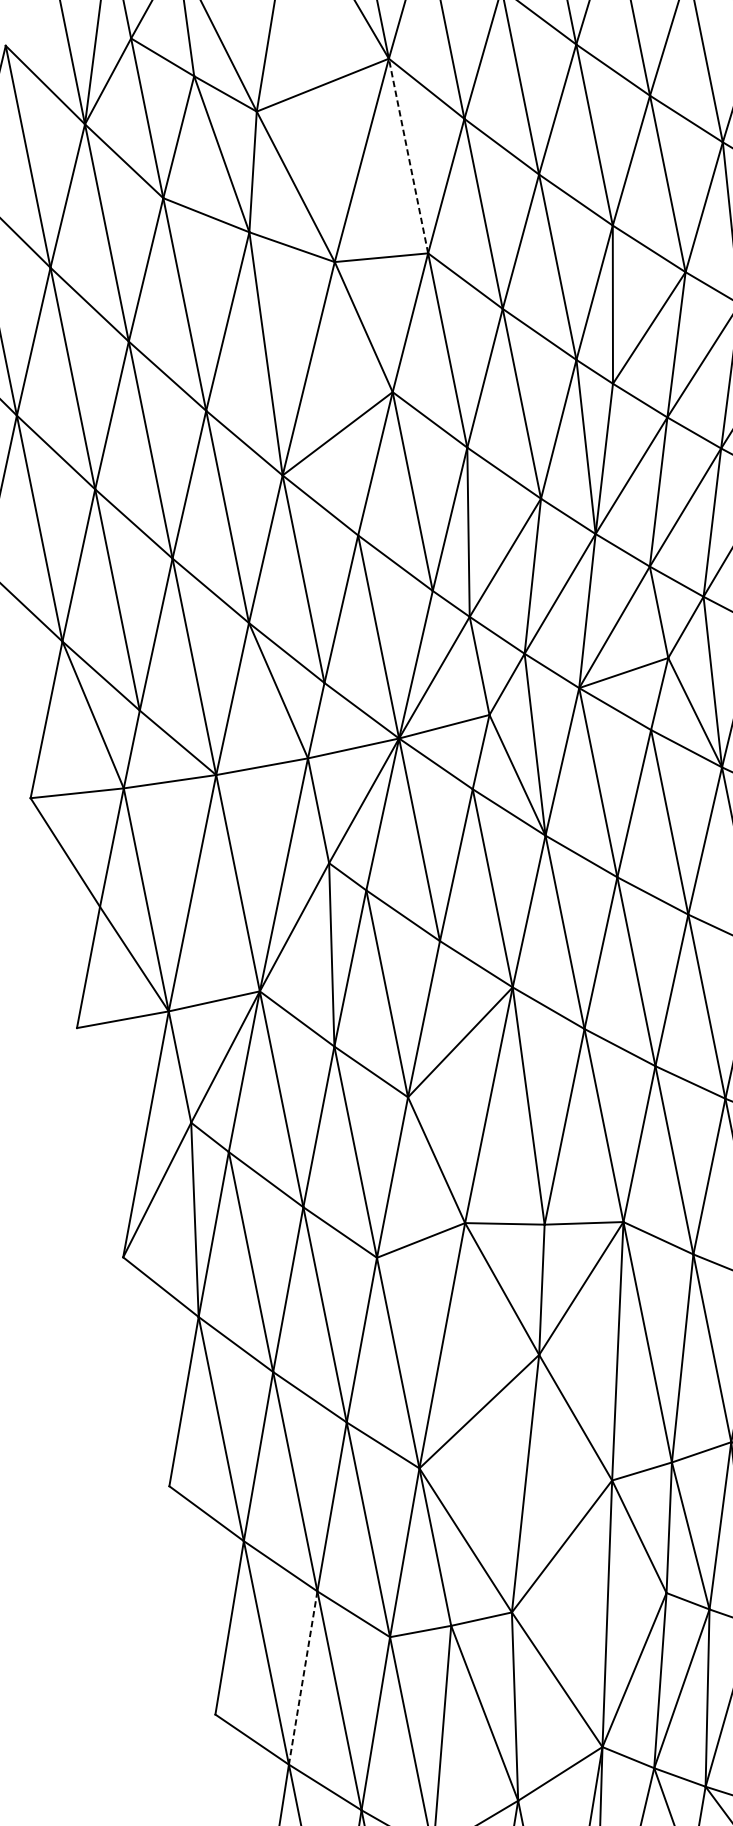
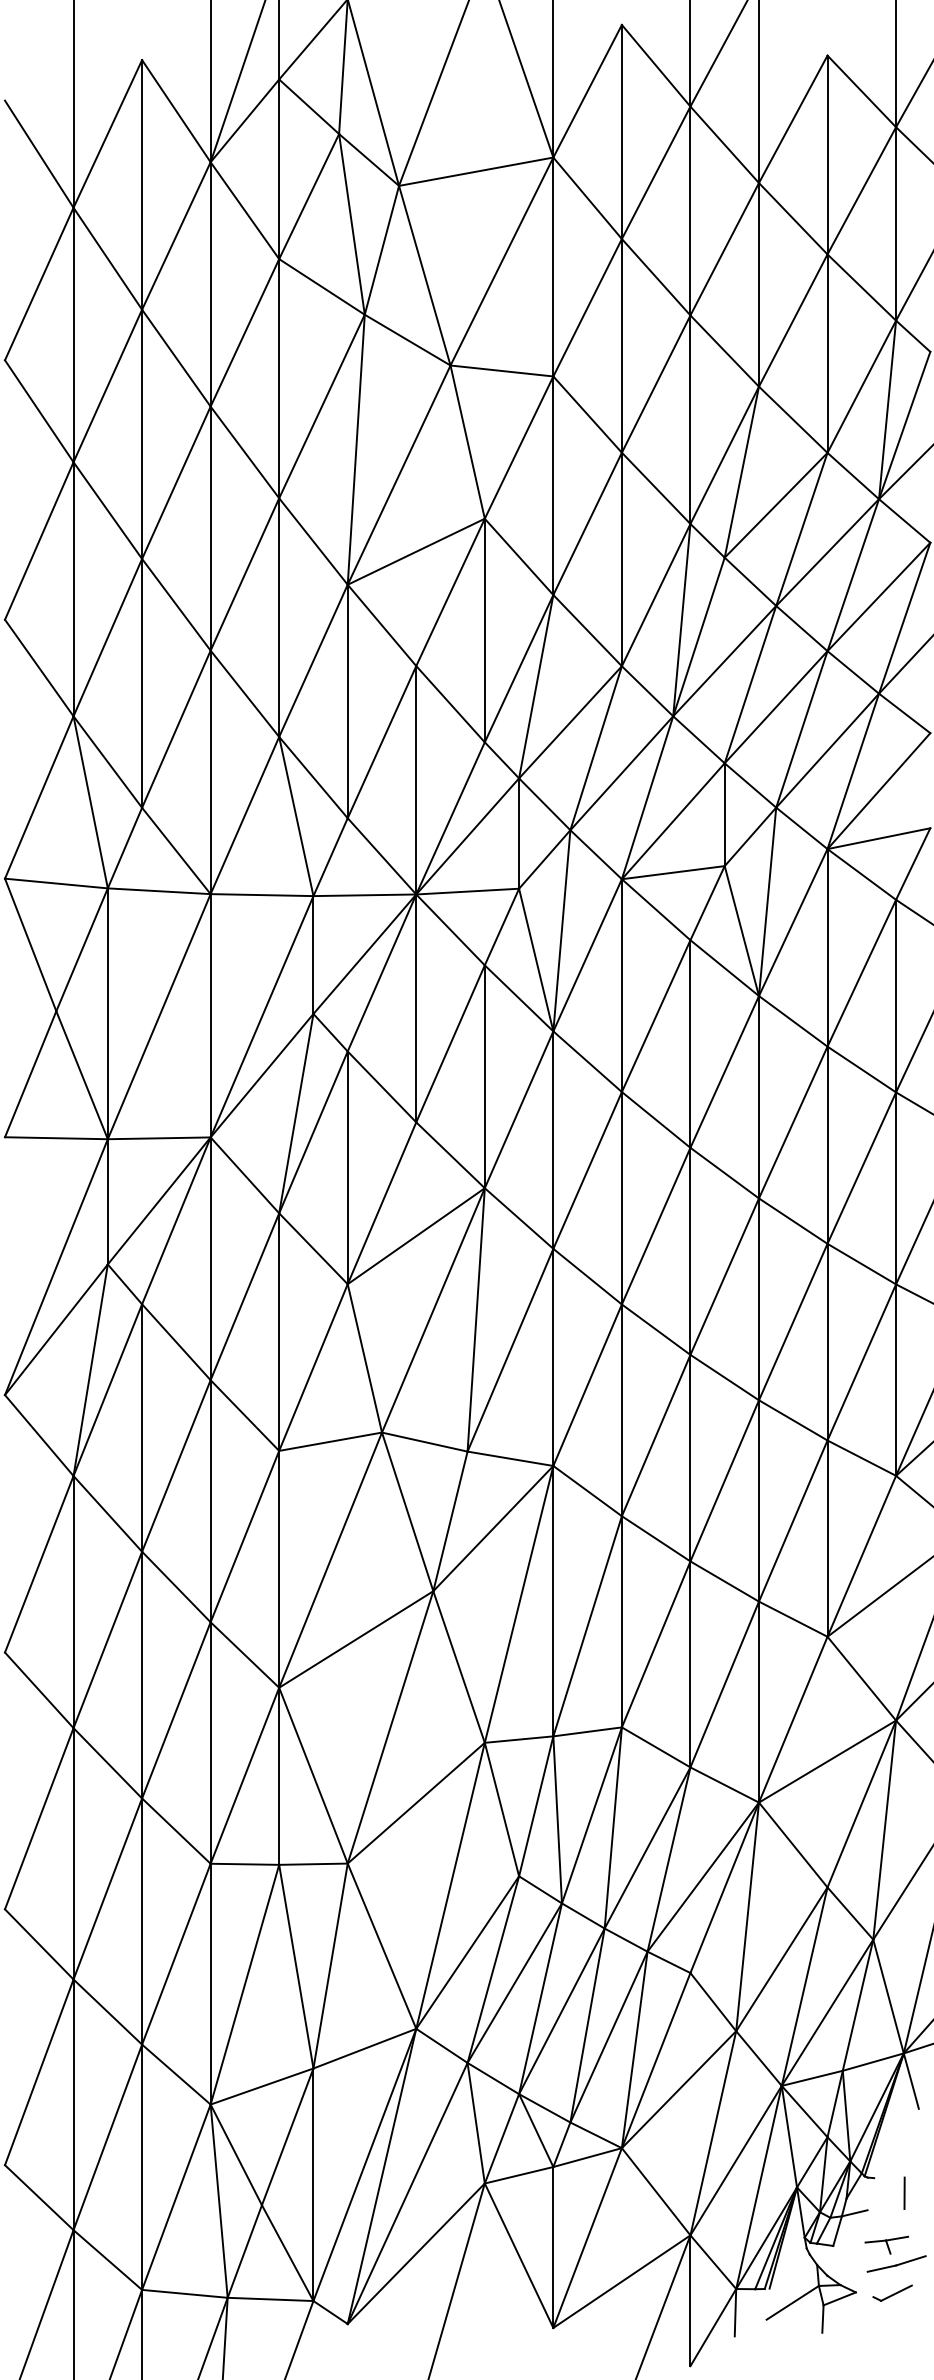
line: (408, 155) -> (553, 266), dashed -> solid
line: (302, 1677) -> (107, 1888), dashed -> solid

